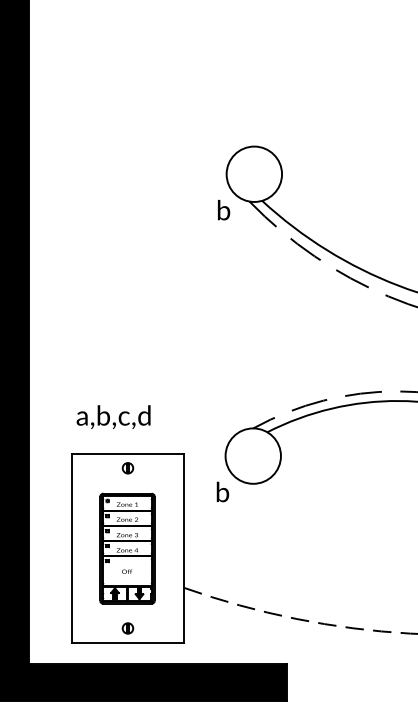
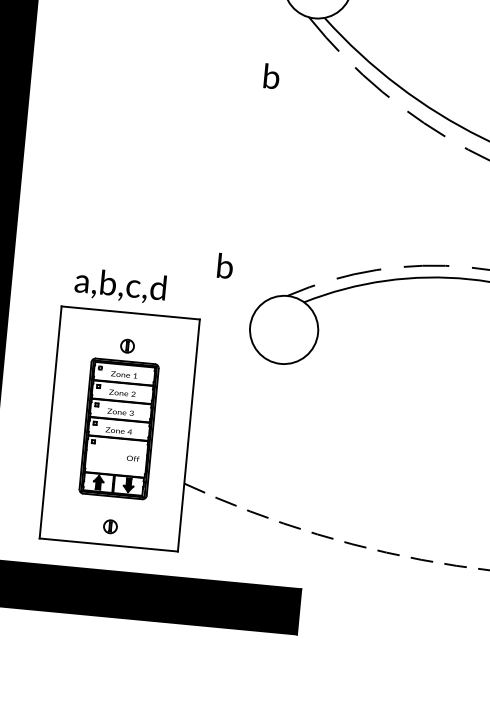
text: (224, 210) -> (272, 76), moved
text: (113, 416) -> (120, 285), moved
part: (127, 468) -> (126, 346), moved
text: (222, 491) -> (224, 265), moved
text: (126, 571) -> (132, 458), moved

